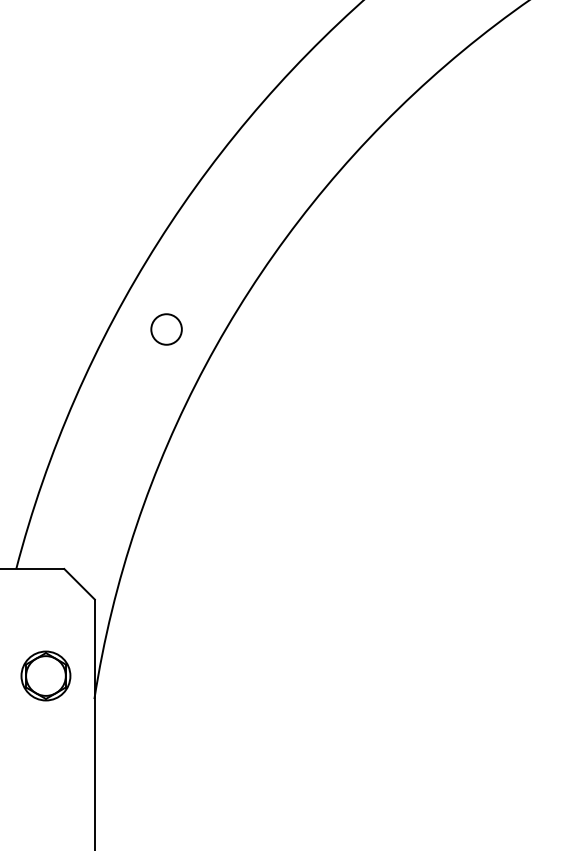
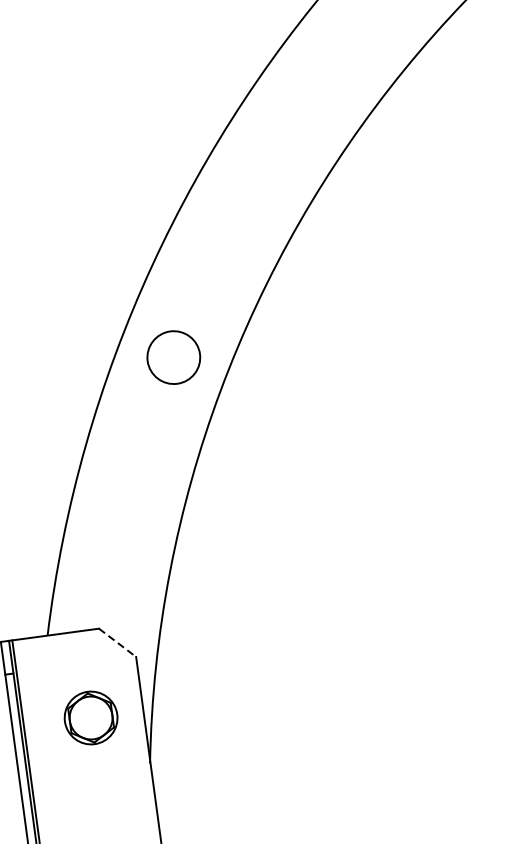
circle: (166, 329) -> (173, 357), size x1.6
line: (79, 584) -> (117, 643), solid -> dashed
part: (45, 675) -> (90, 717), moved

